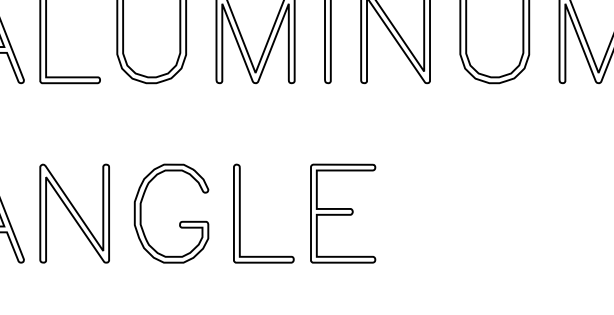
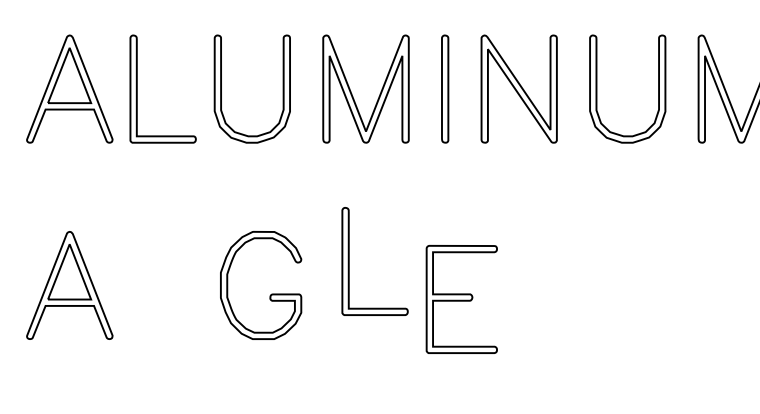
curve: (72, 213) -> (165, 285), removed
part: (240, 213) -> (349, 261), moved
curve: (342, 213) -> (461, 299), moved
part: (180, 221) -> (270, 294), moved

